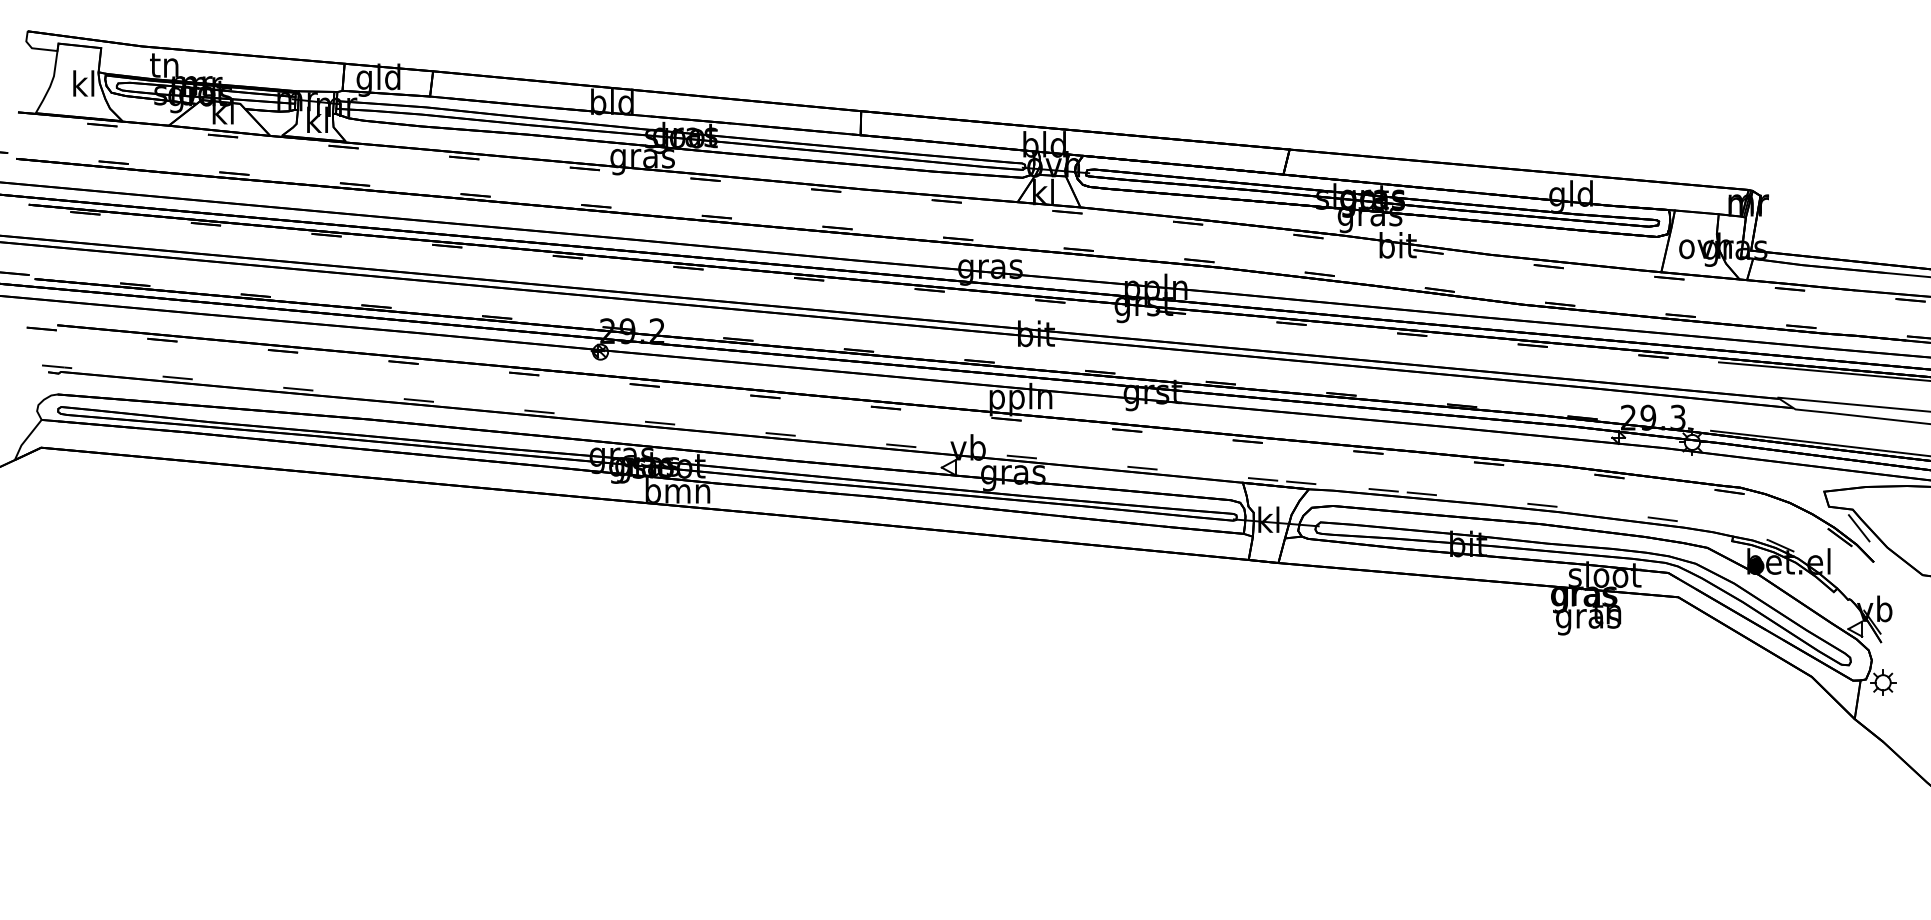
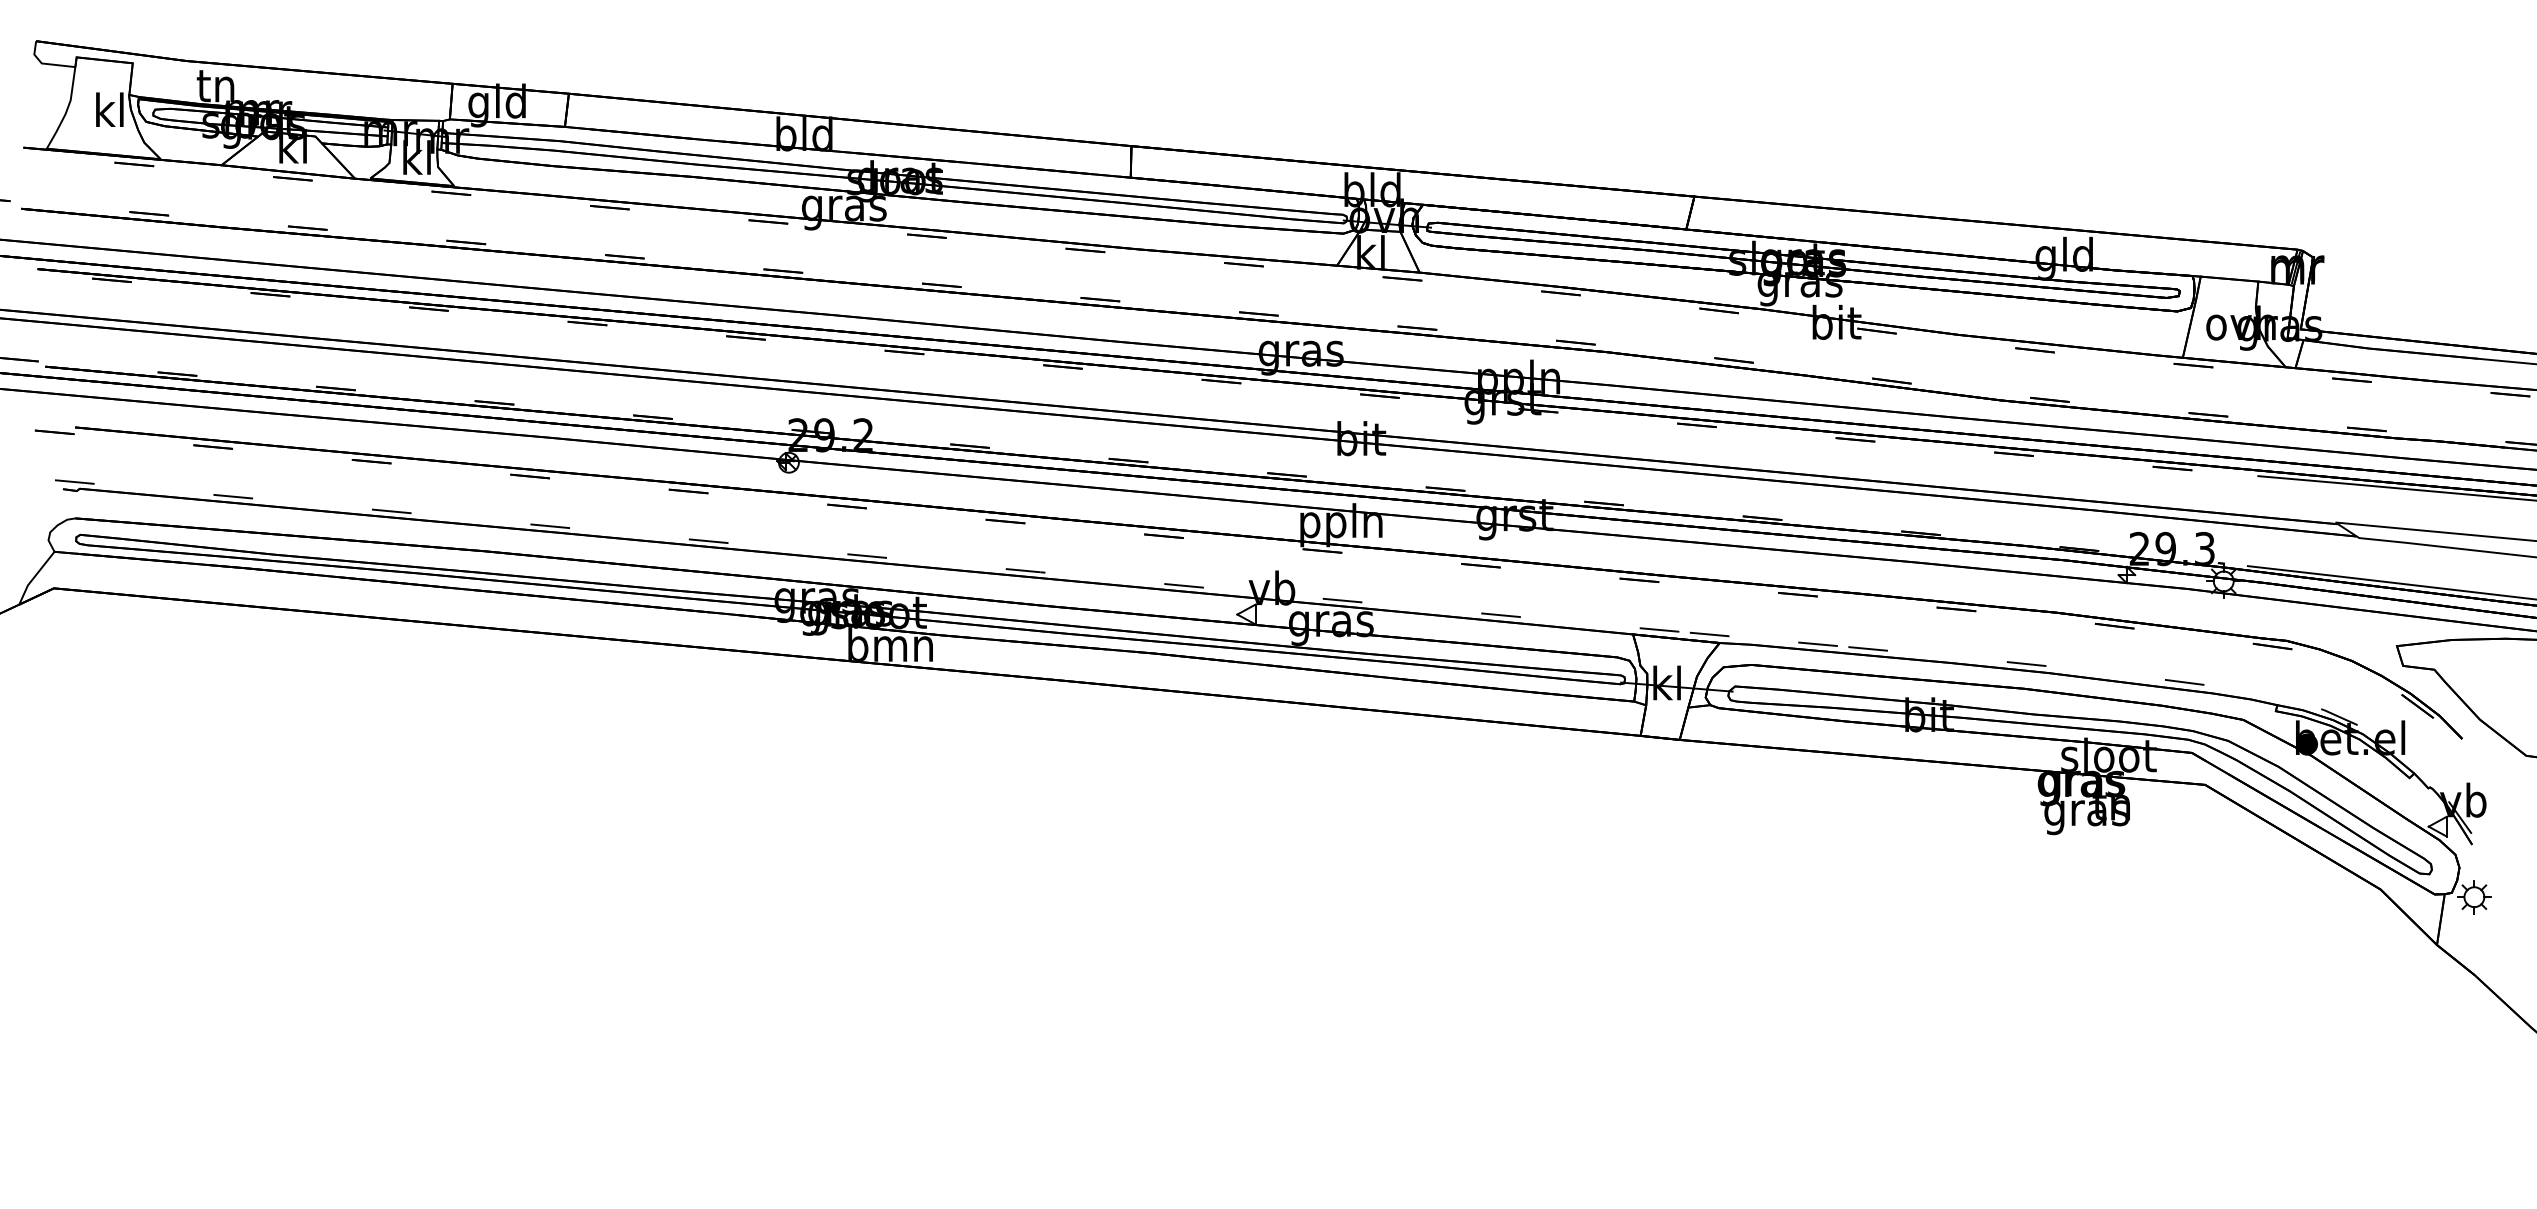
line: (1858, 527) -> (2442, 693), removed

